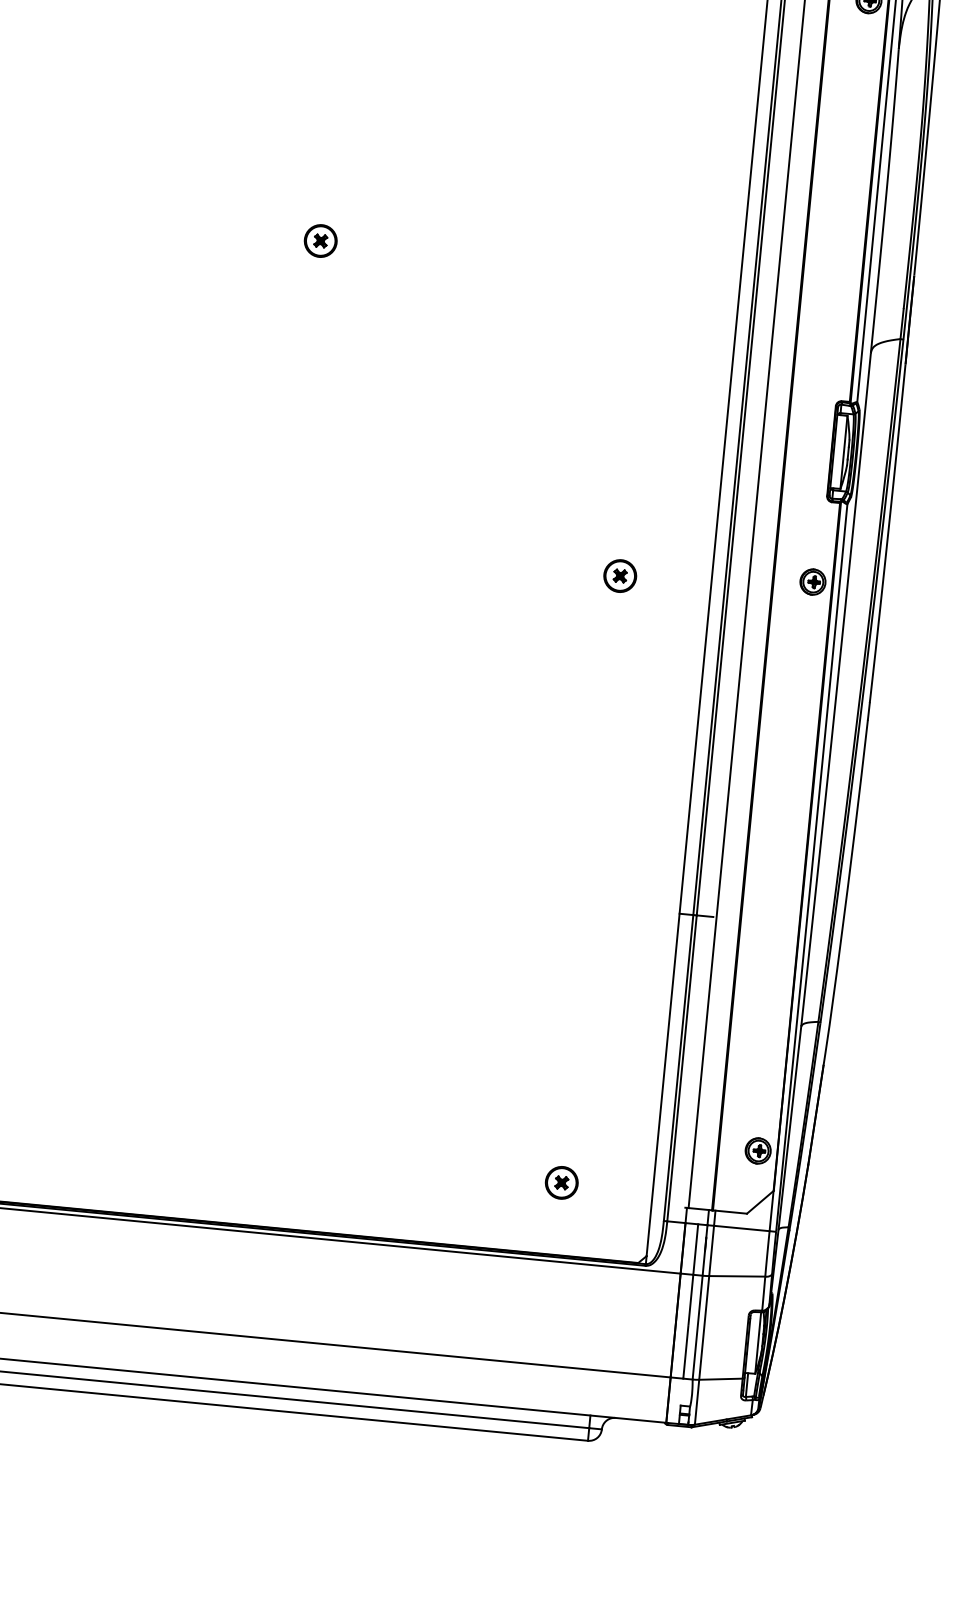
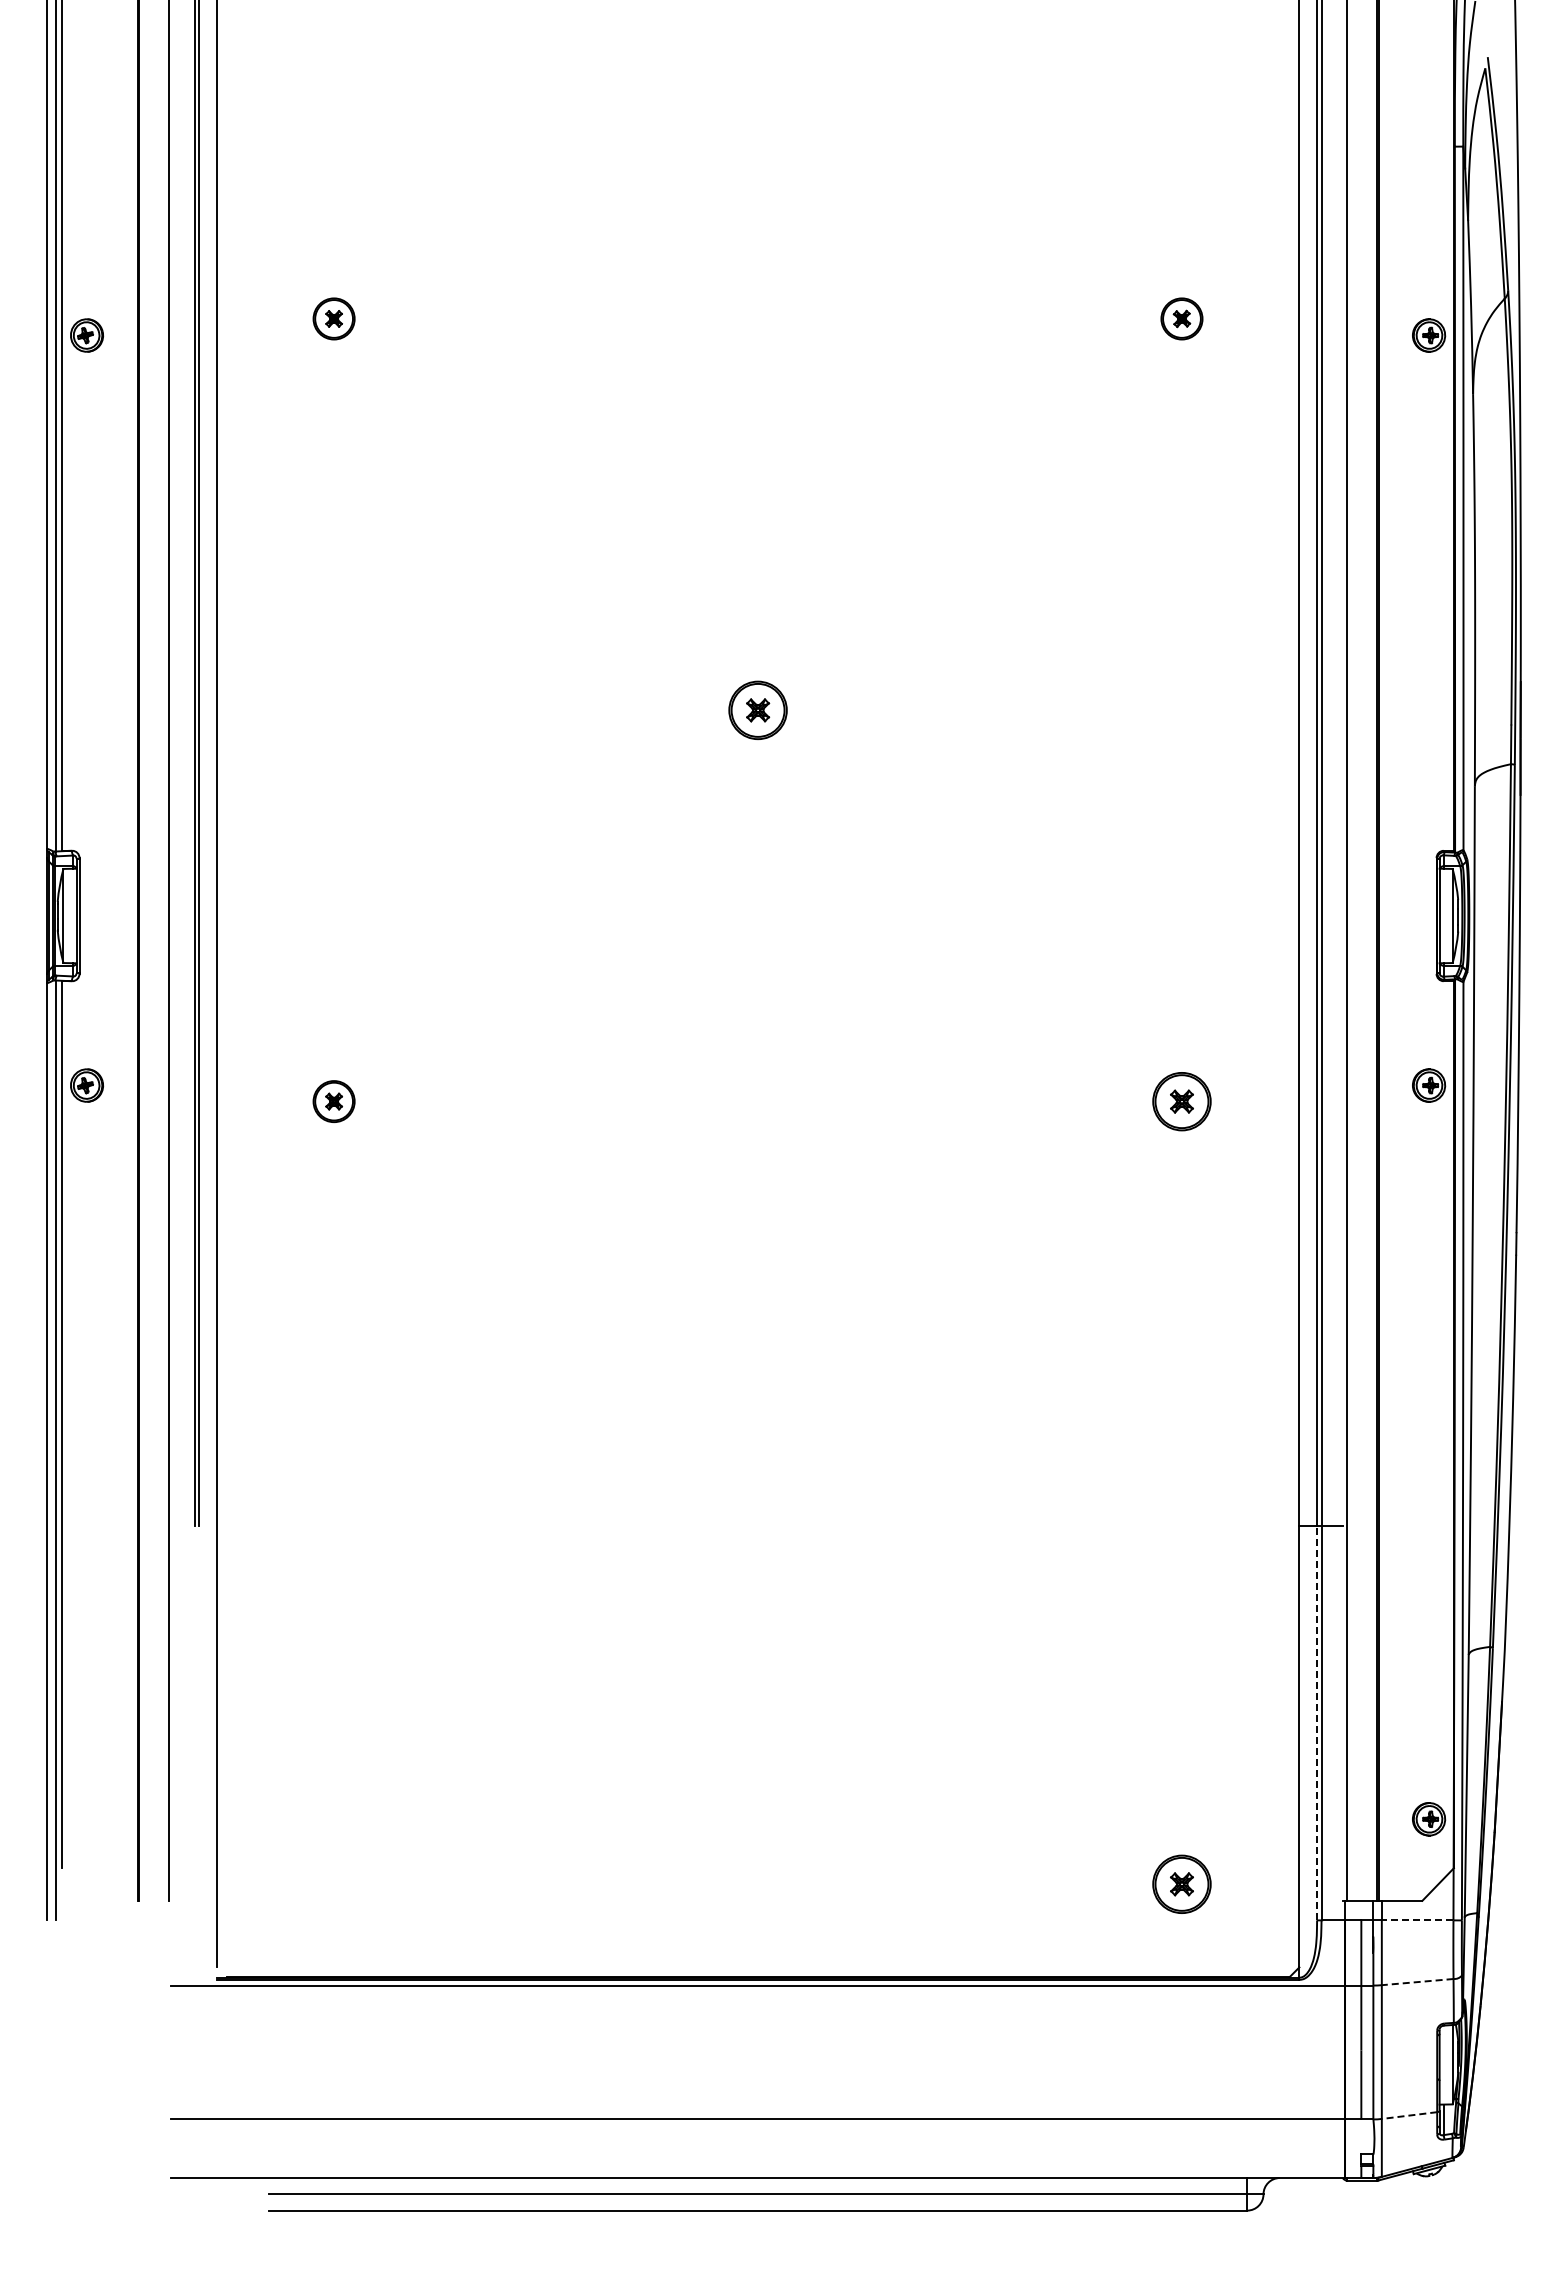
part: (320, 240) -> (757, 709), size x1.4
part: (619, 575) -> (1181, 1101), size x1.4
line: (678, 1067) -> (1317, 1722), solid -> dashed
part: (561, 1182) -> (1181, 1883), size x1.4
line: (741, 1228) -> (1417, 1920), solid -> dashed
line: (737, 1276) -> (1417, 1982), solid -> dashed
line: (720, 1379) -> (1409, 2115), solid -> dashed

